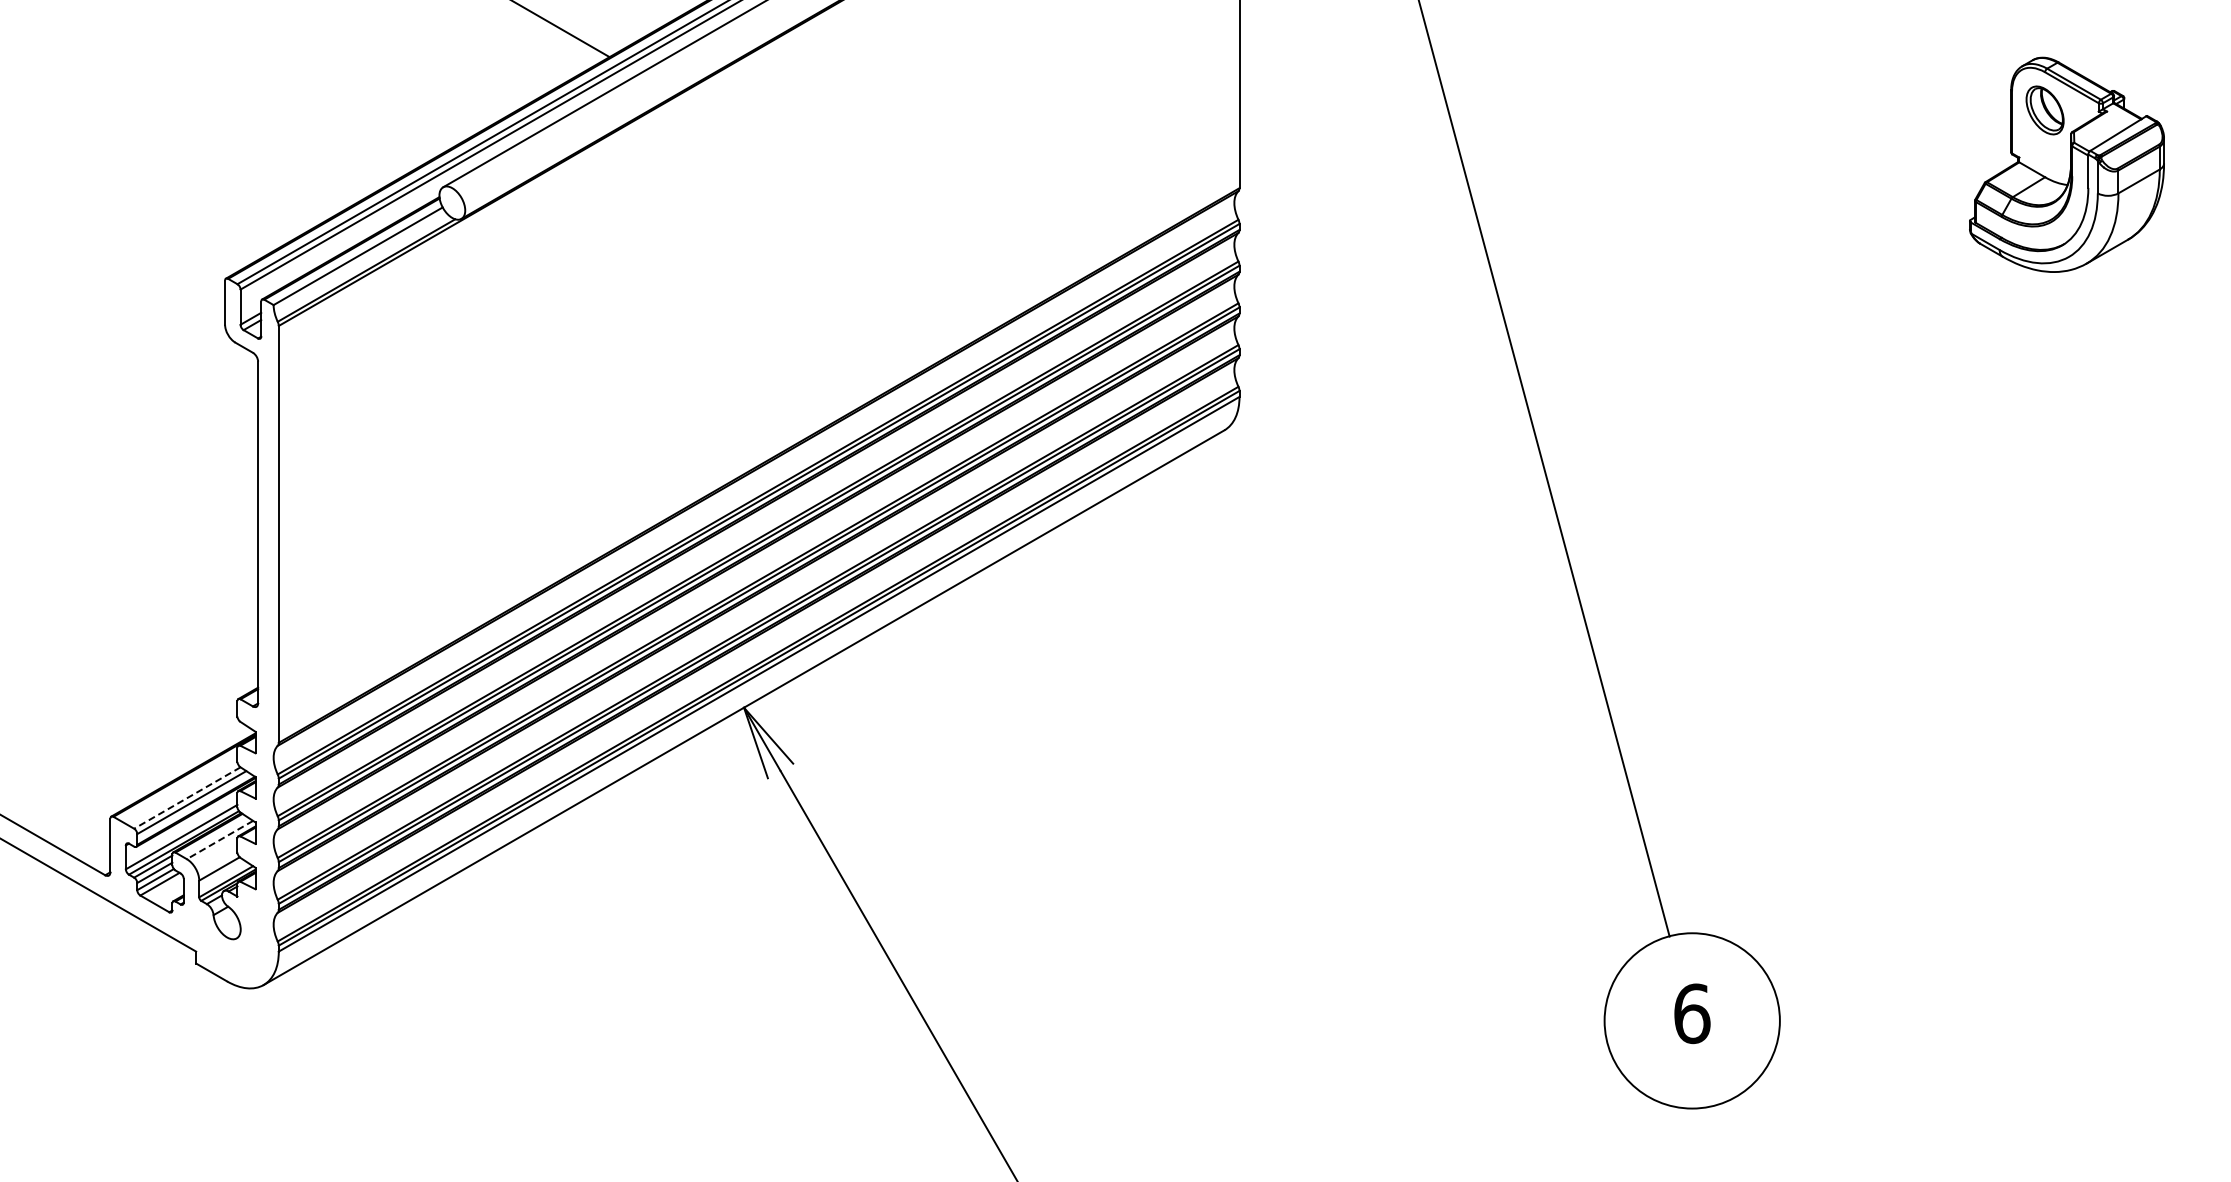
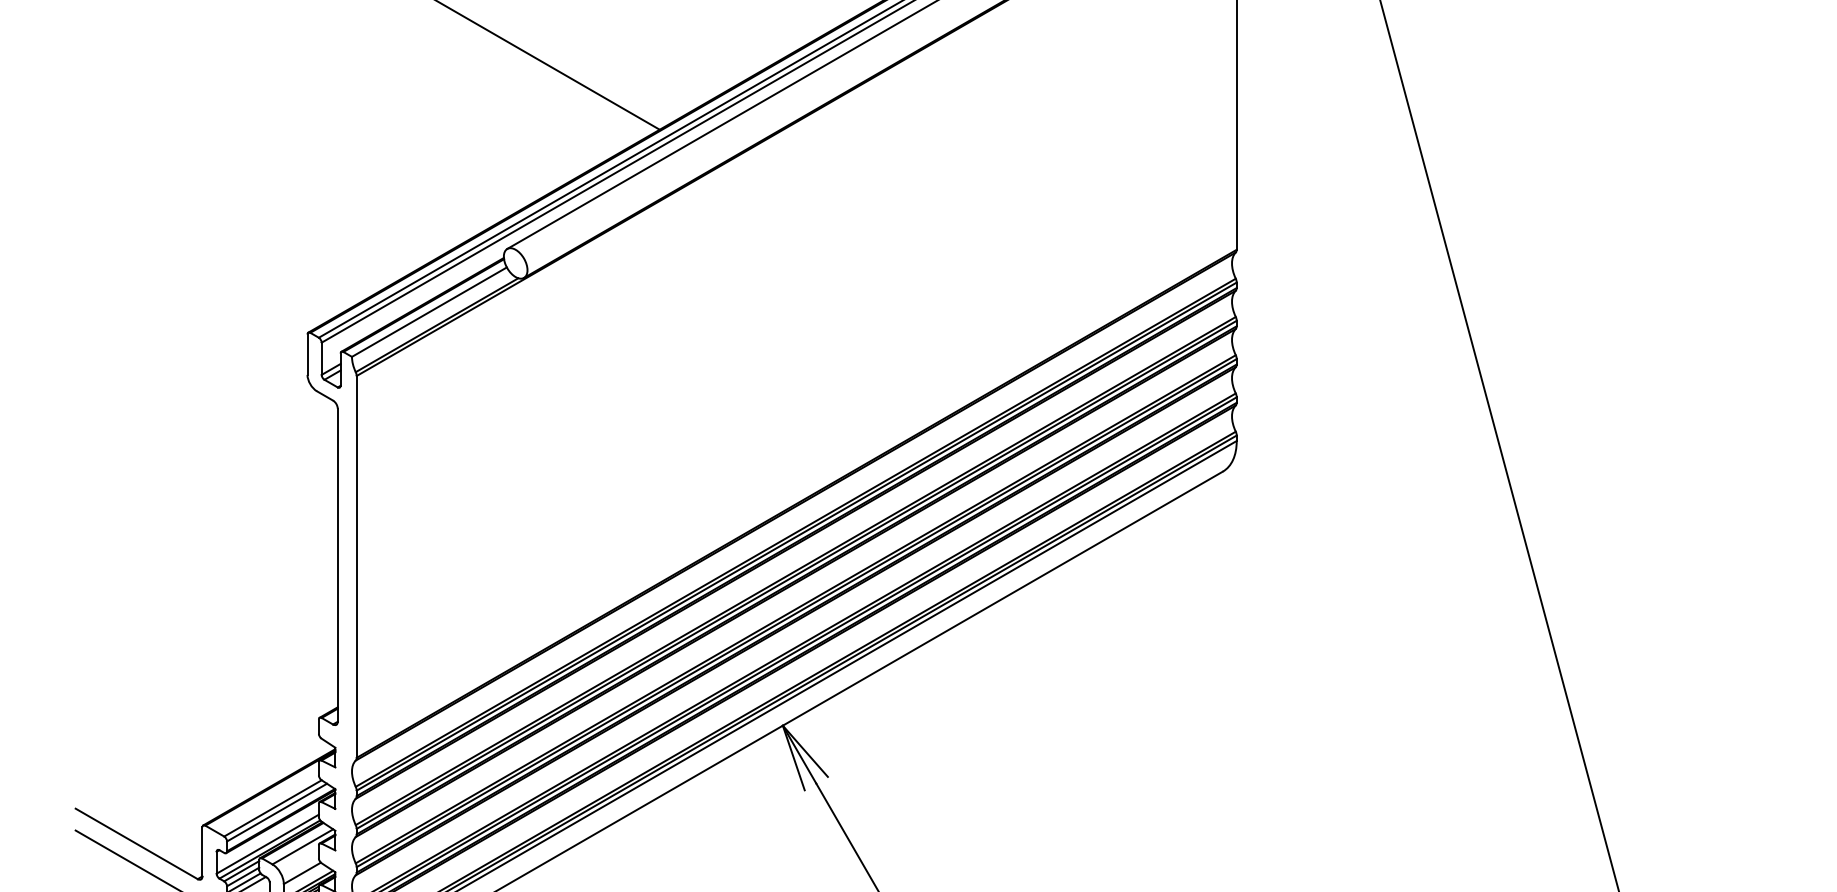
line: (186, 798) -> (272, 808), dashed -> solid
line: (219, 840) -> (302, 847), dashed -> solid

